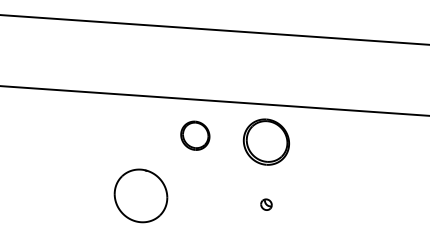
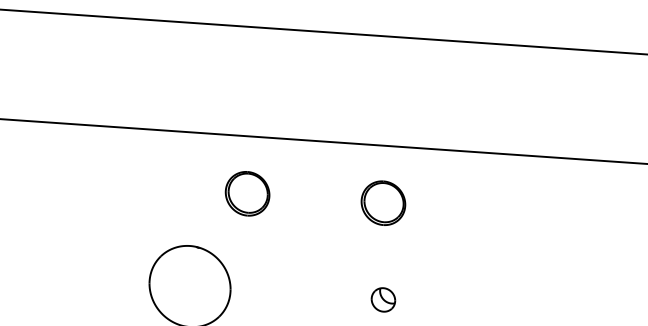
part: (195, 135) -> (247, 193), moved
part: (266, 141) -> (383, 202), size x0.62
part: (266, 204) -> (383, 299), size x1.43

